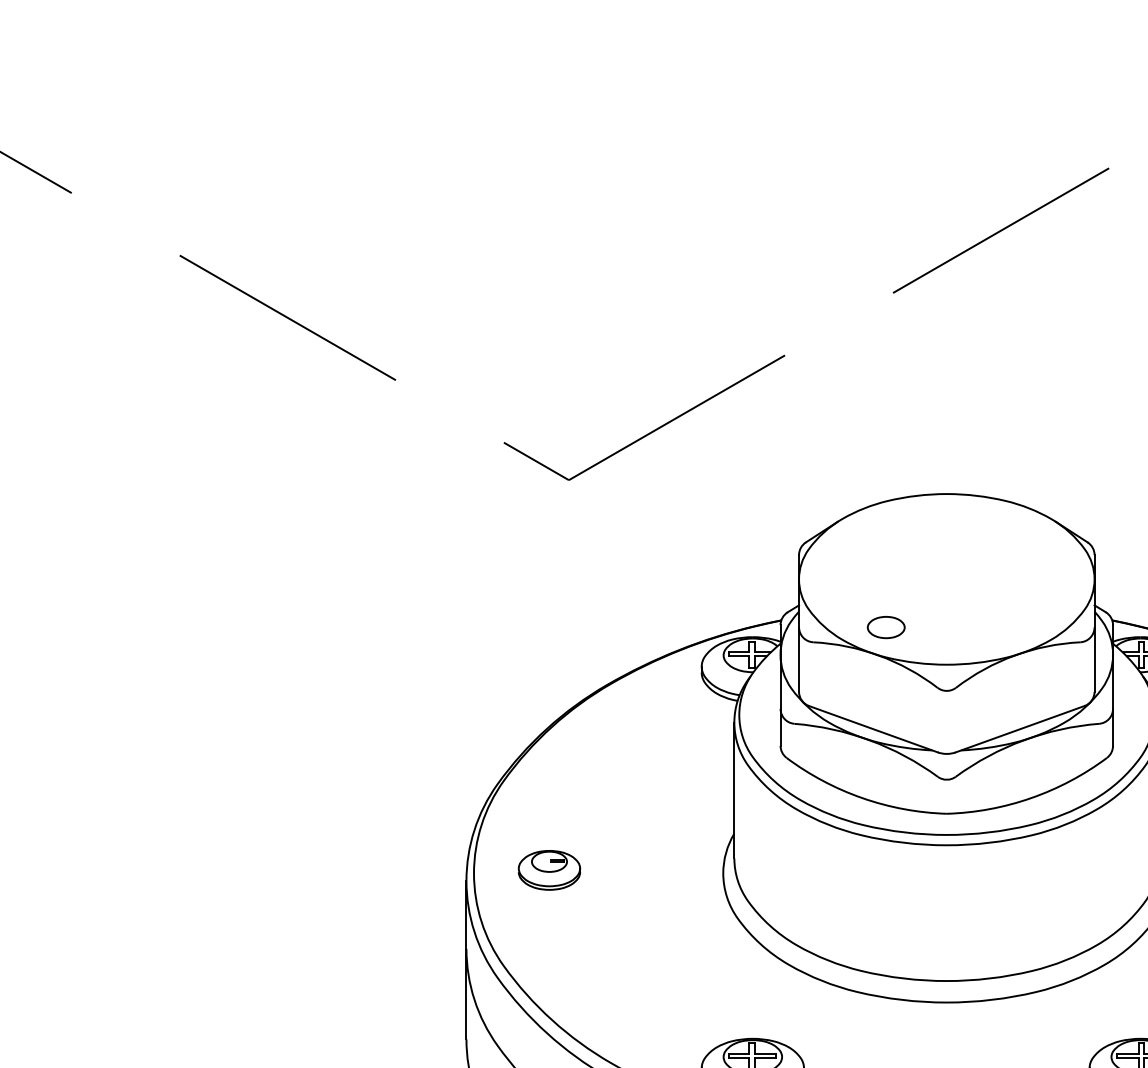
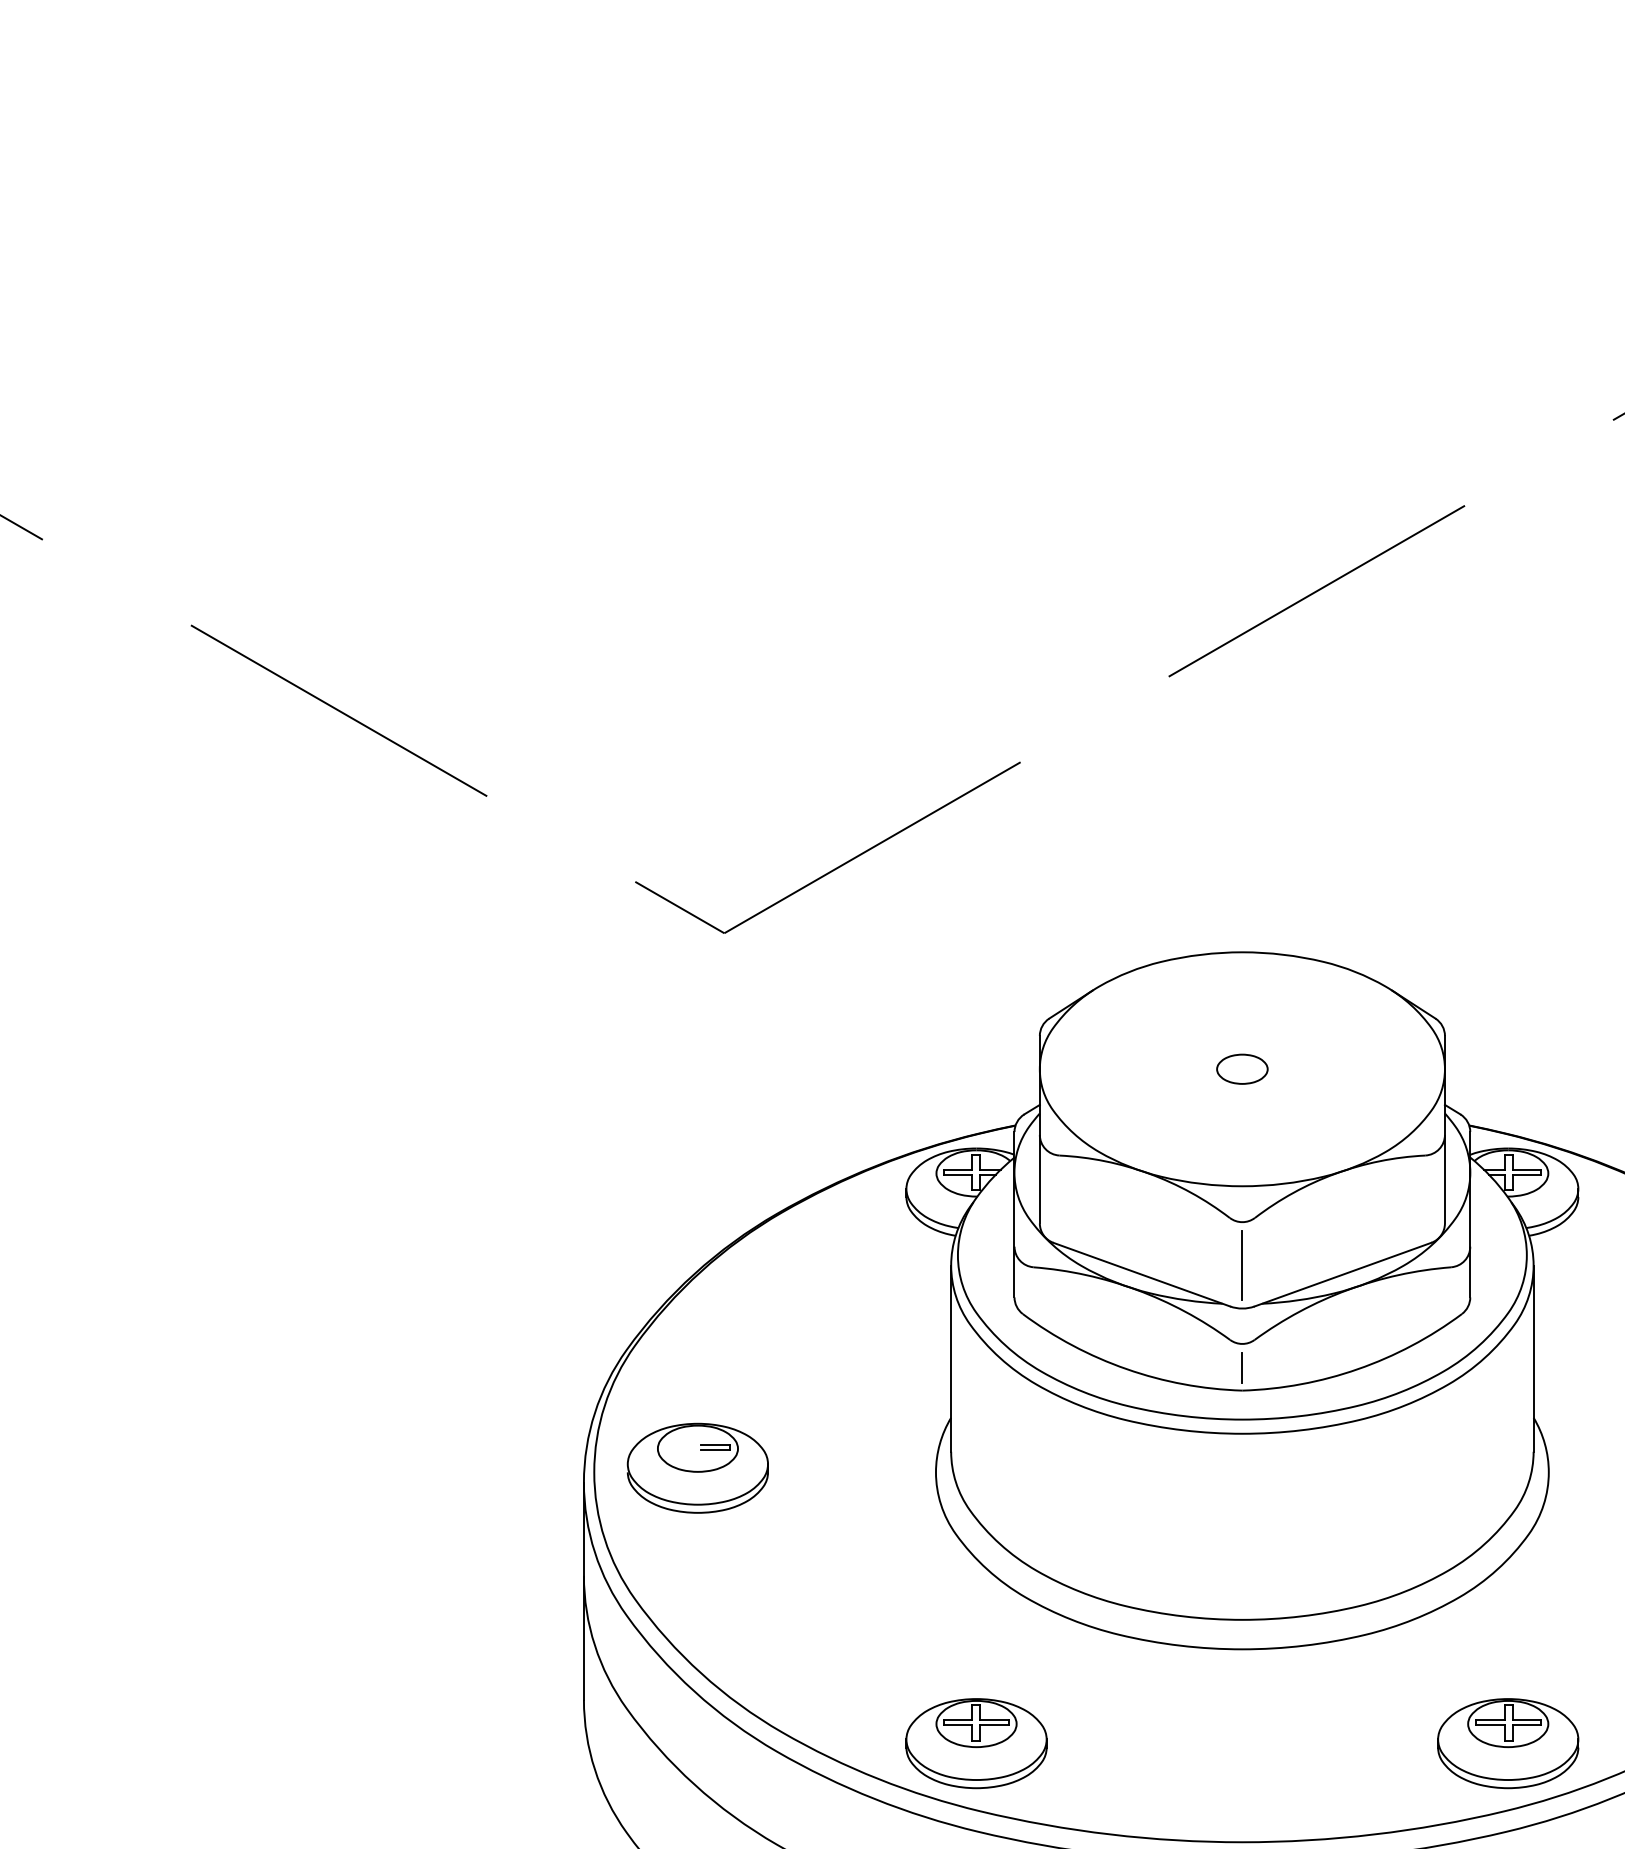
part: (886, 626) -> (1242, 1068), moved
line: (946, 722) -> (1242, 1265), added
line: (946, 797) -> (1242, 1368), added
part: (549, 869) -> (697, 1467), size x1.67

